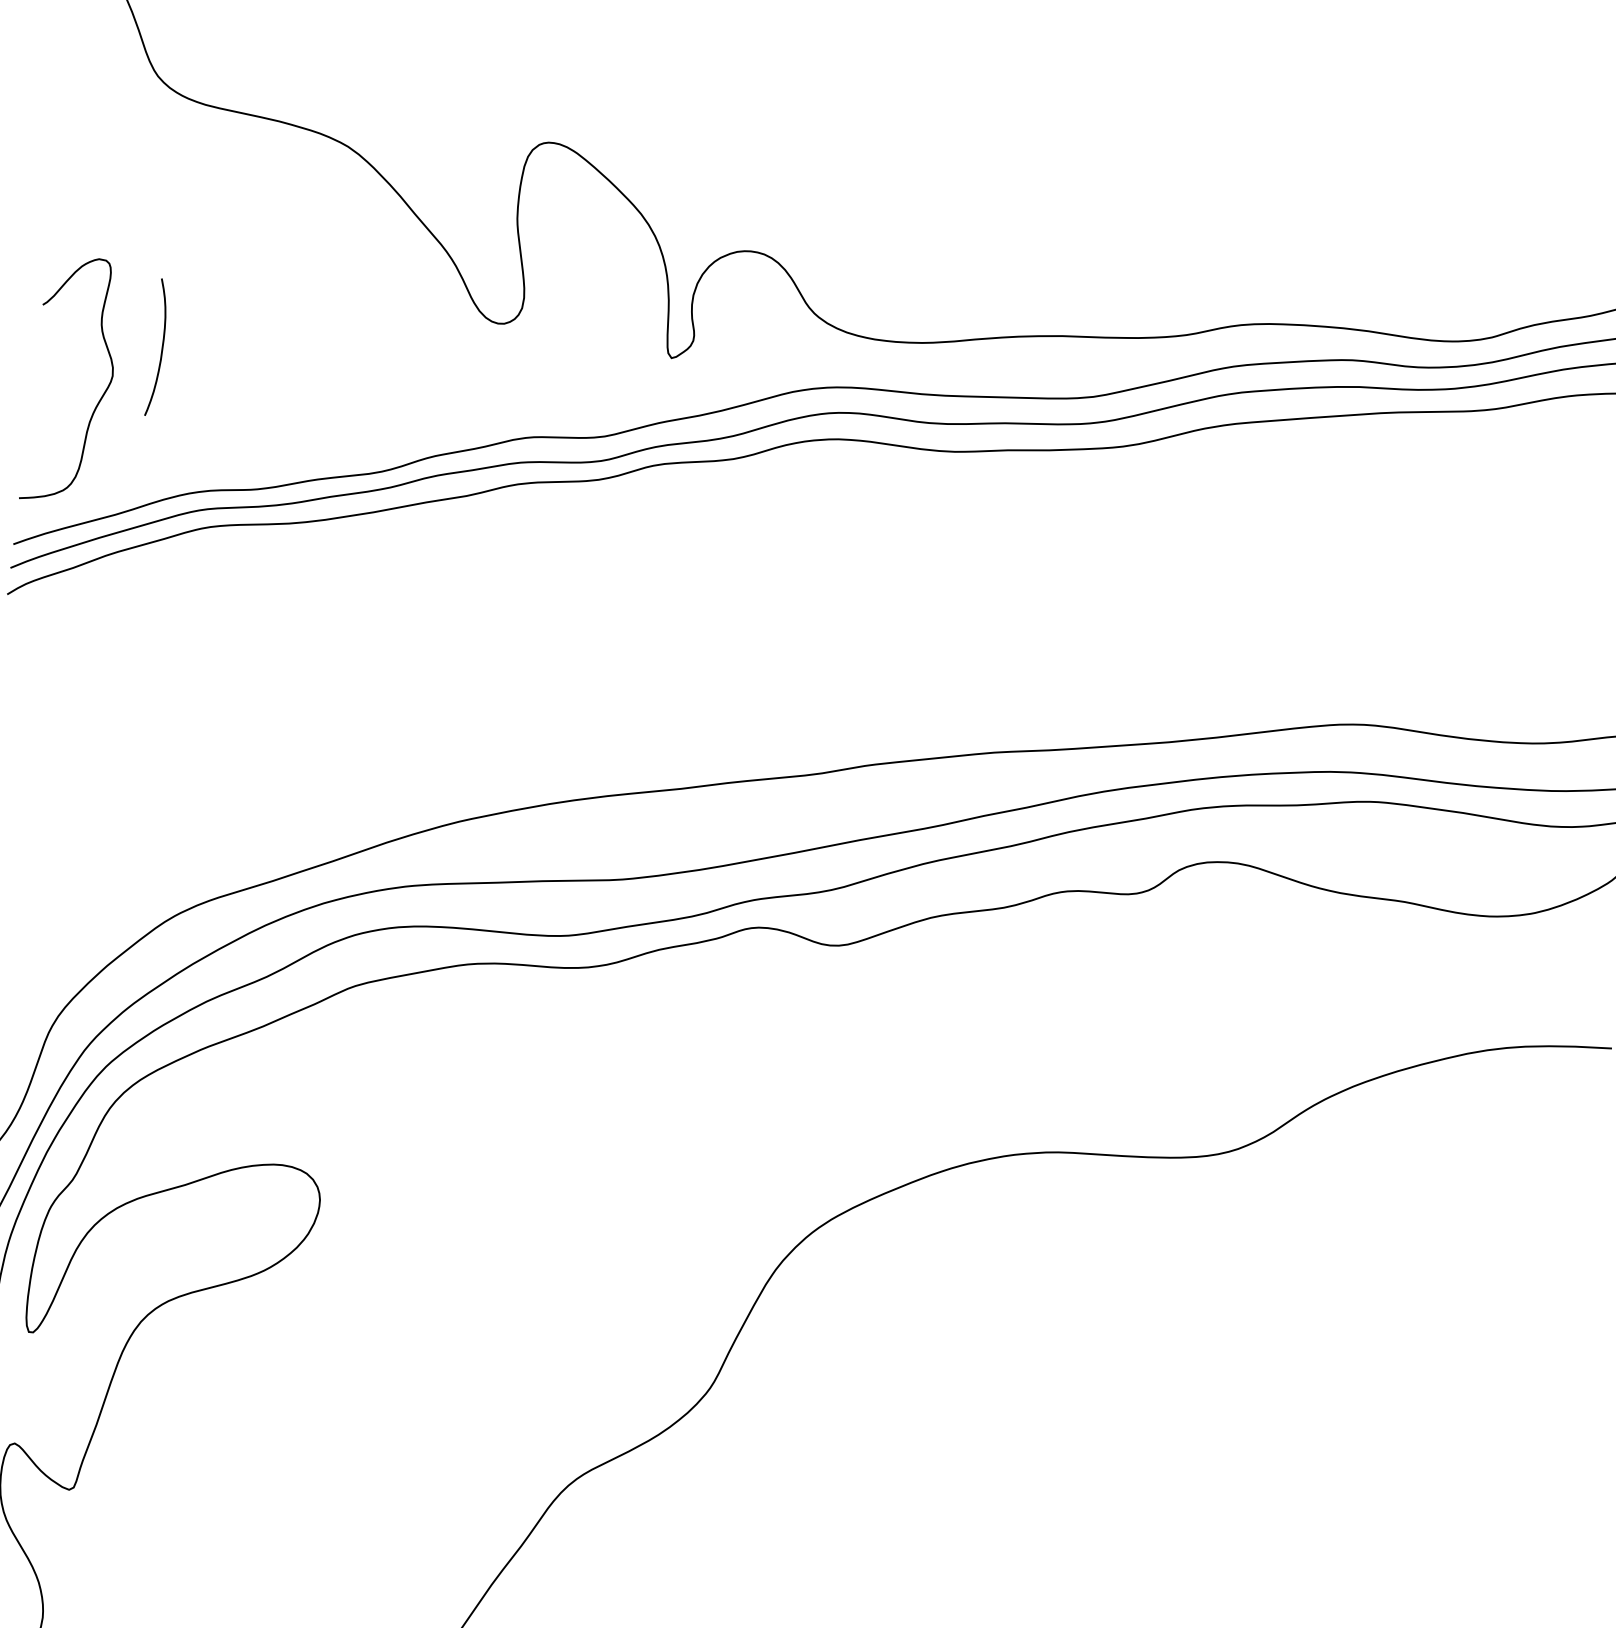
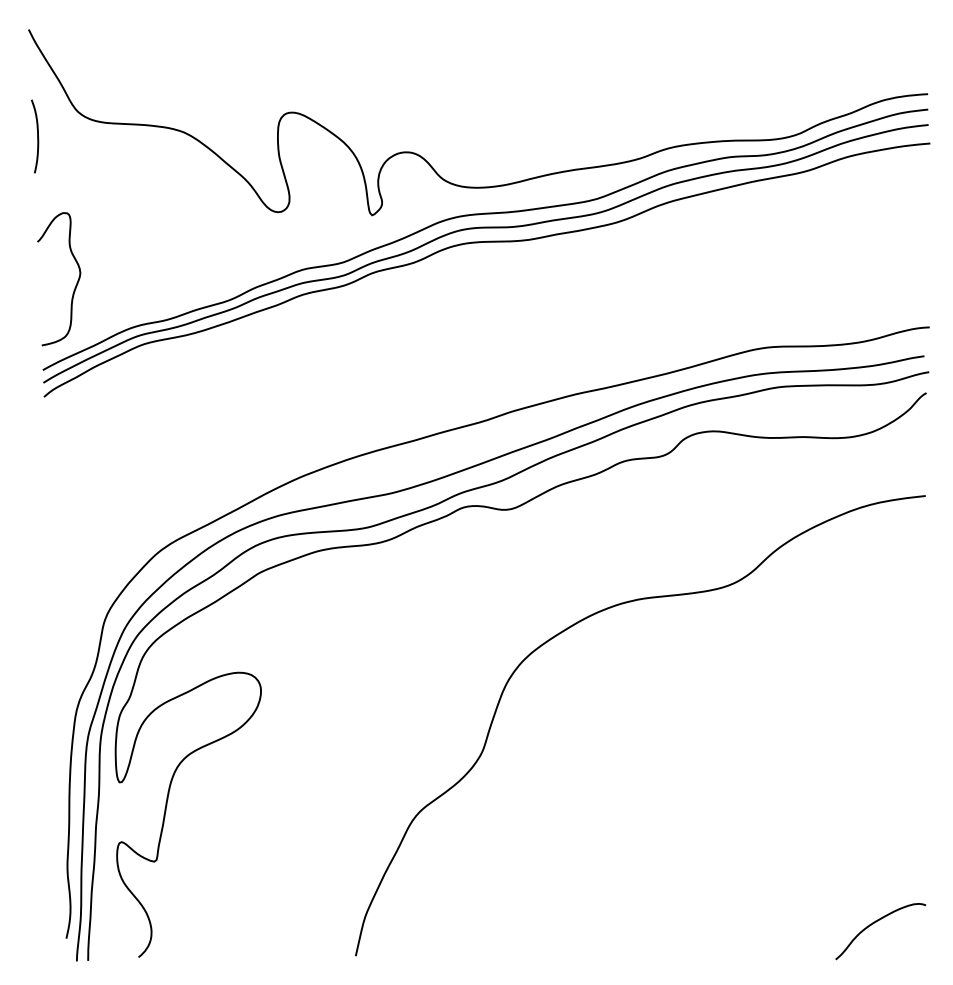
curve: (161, 348) -> (37, 136), moved

